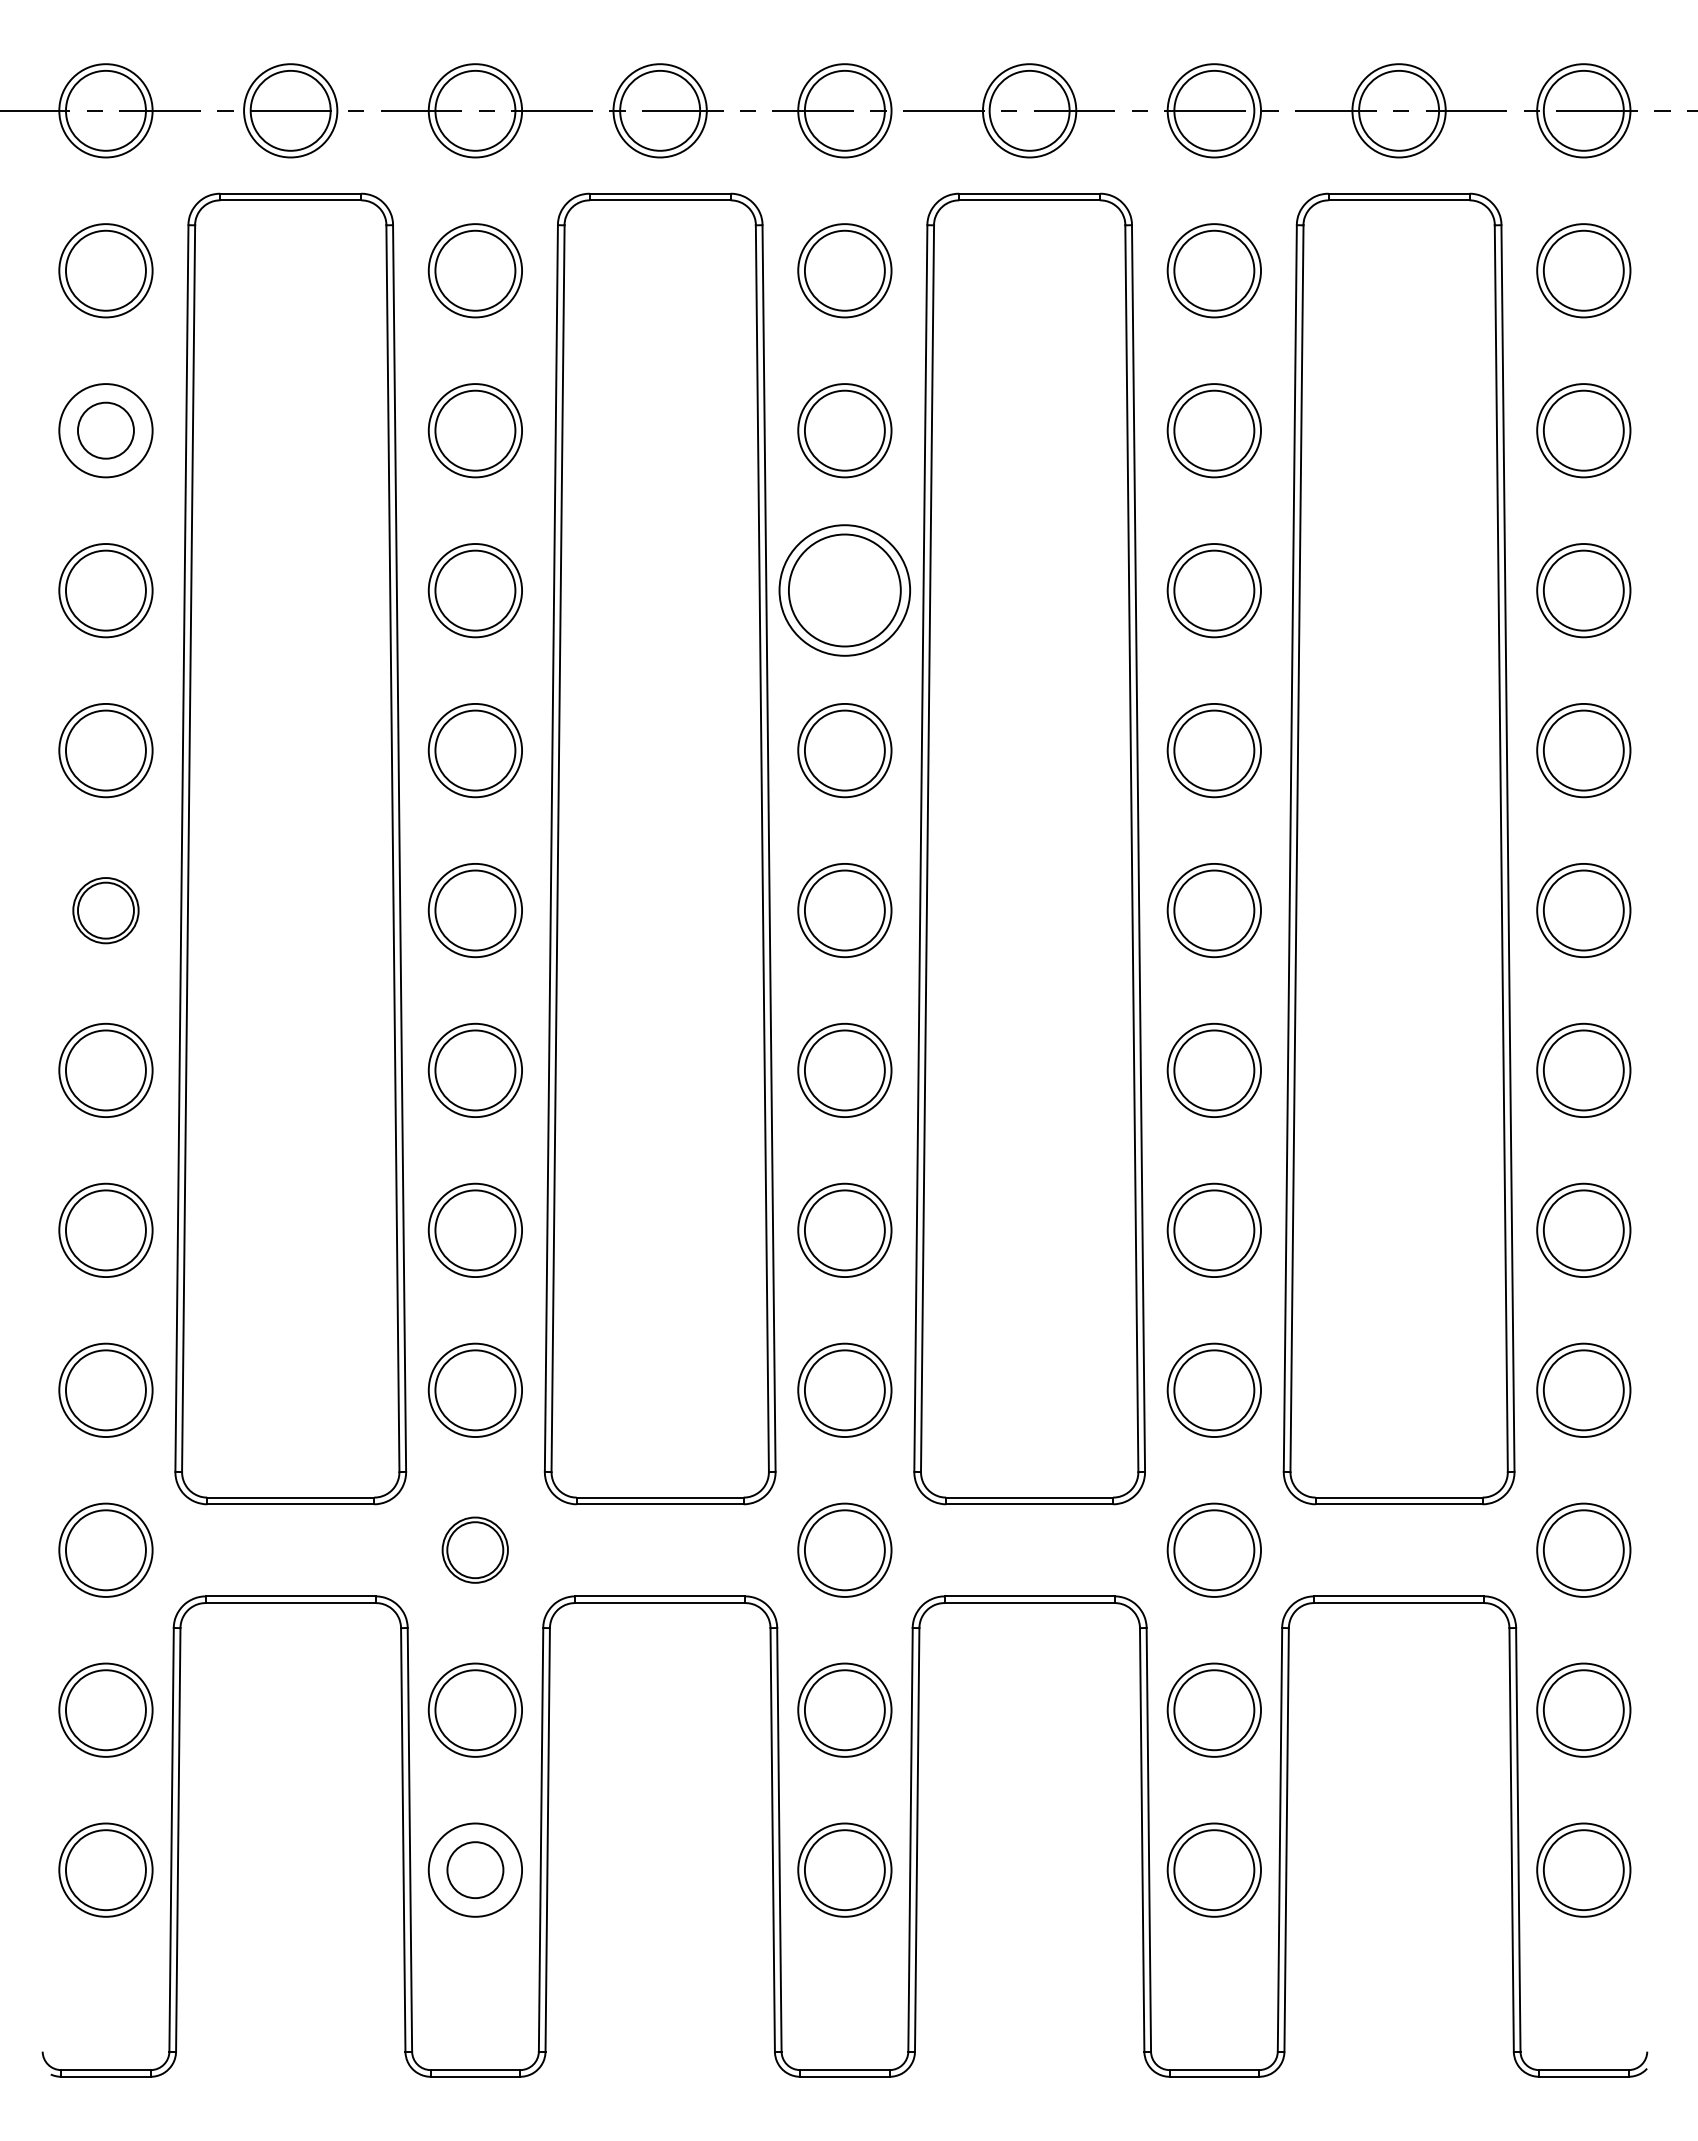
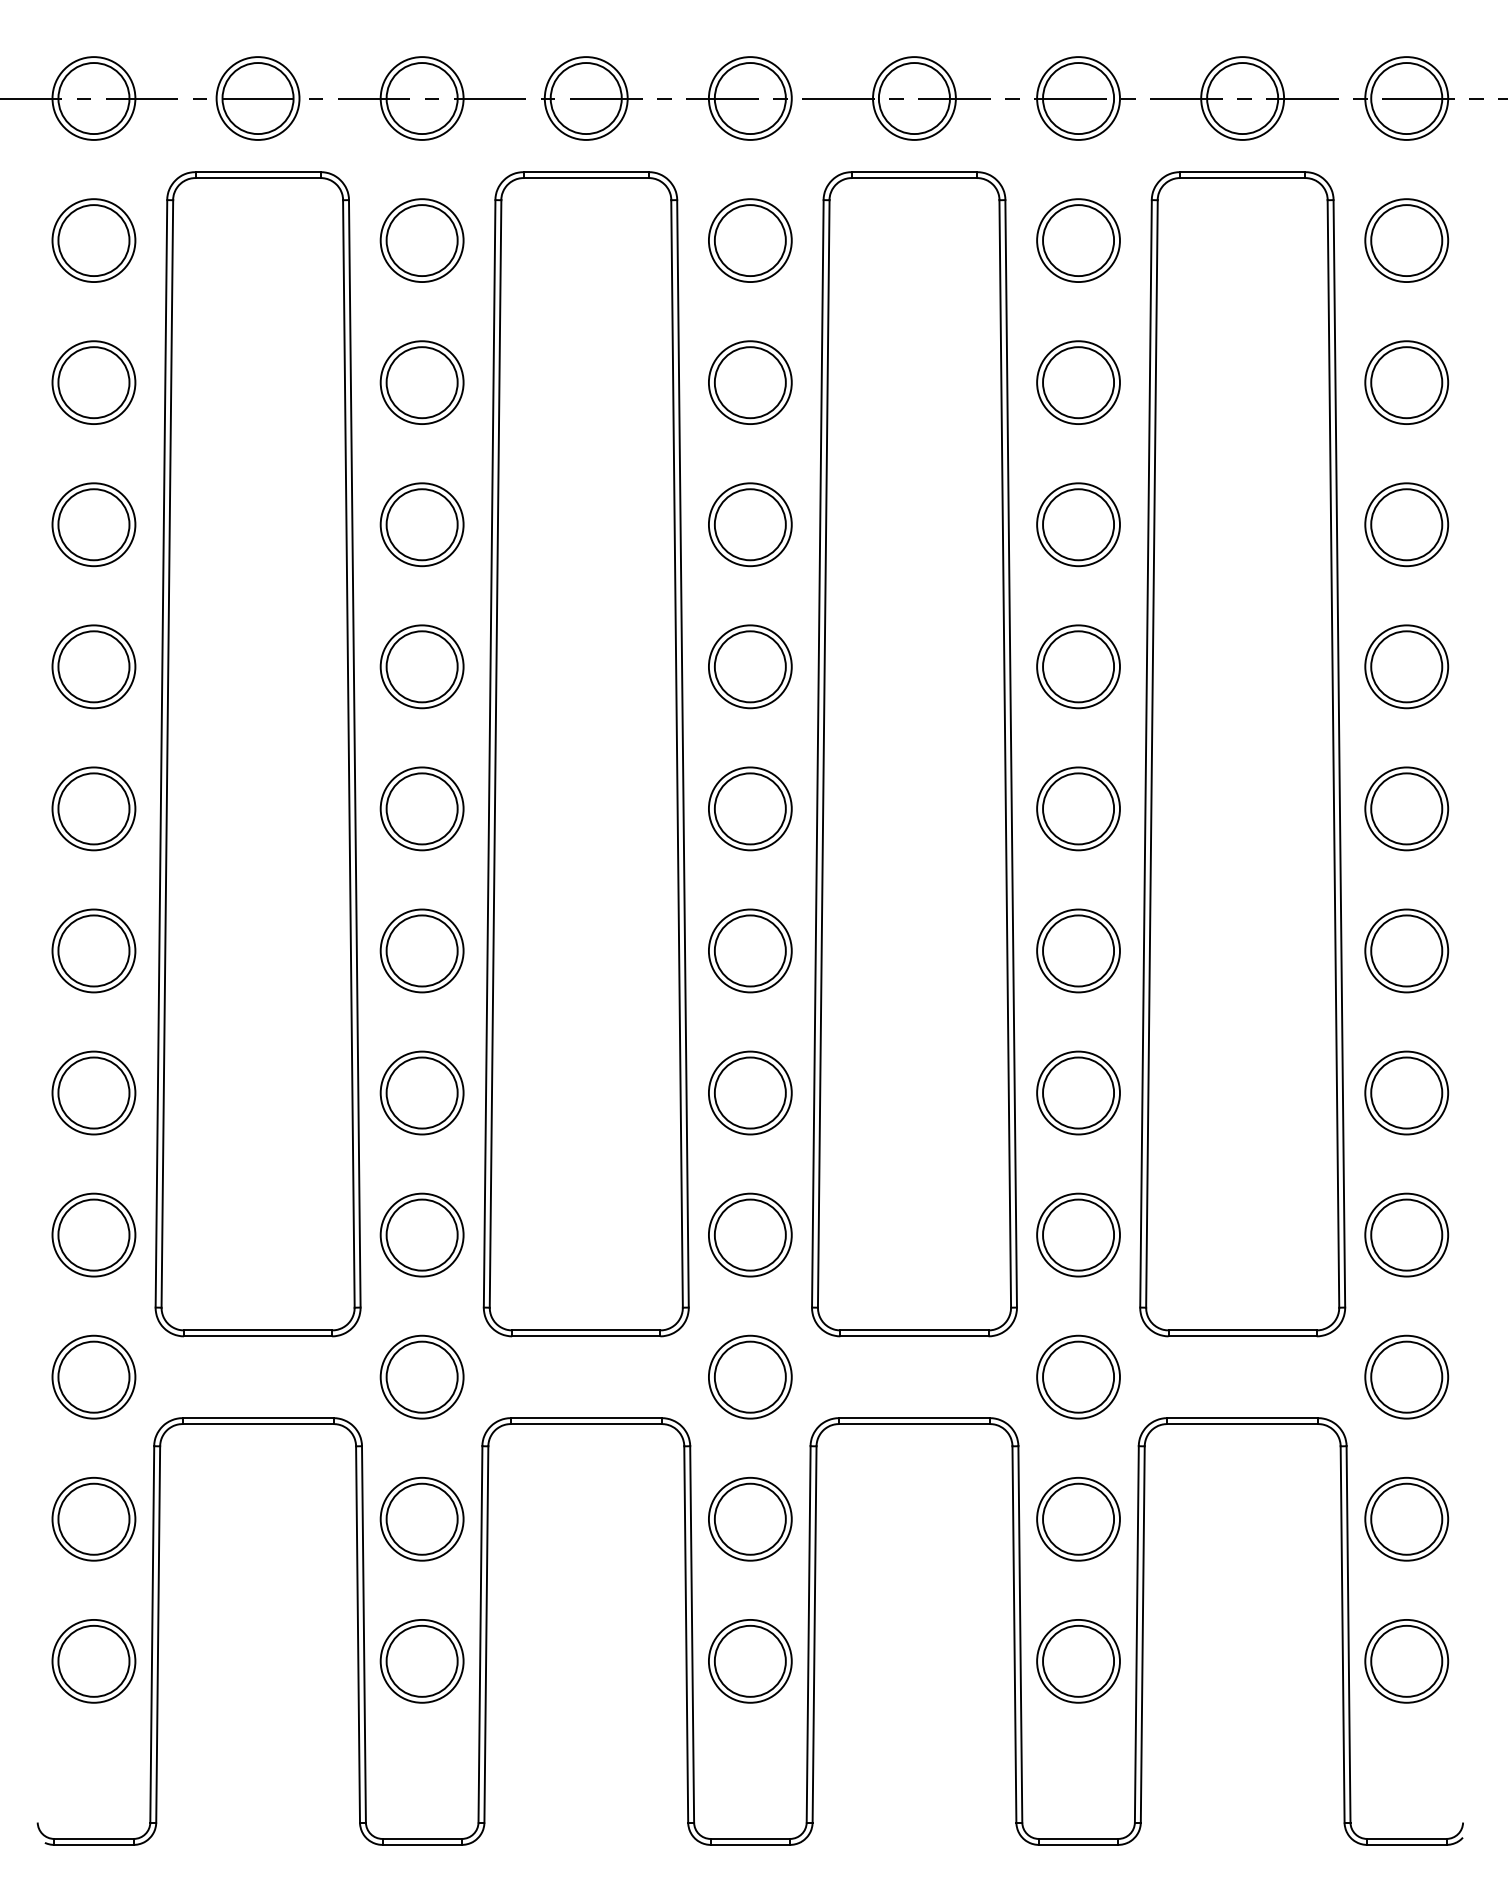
circle: (105, 430) -> (93, 382), size x1.43
part: (844, 590) -> (750, 524), size x0.71
part: (105, 910) -> (93, 808), size x1.43
part: (474, 1549) -> (421, 1376), size x1.43
circle: (475, 1870) -> (422, 1661), size x1.43

